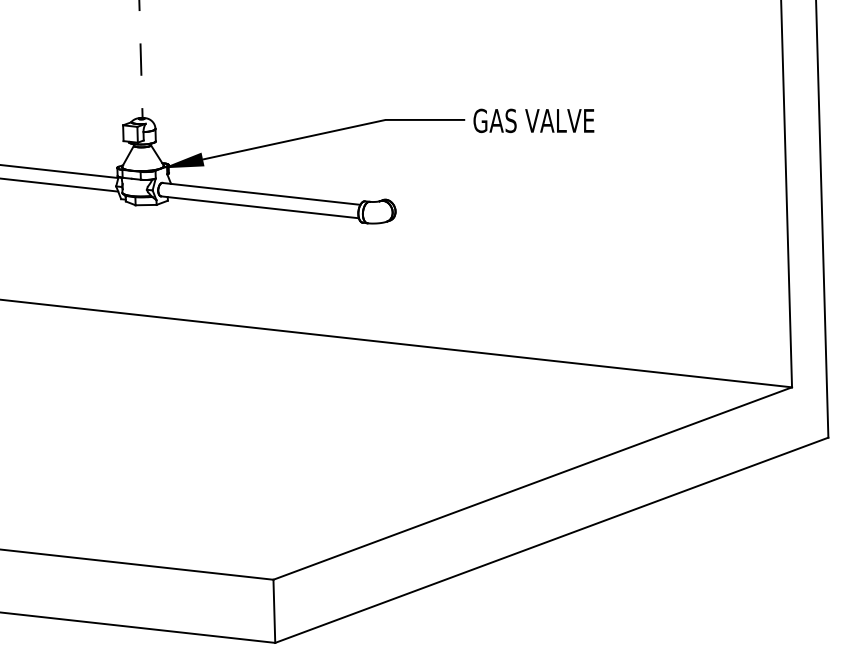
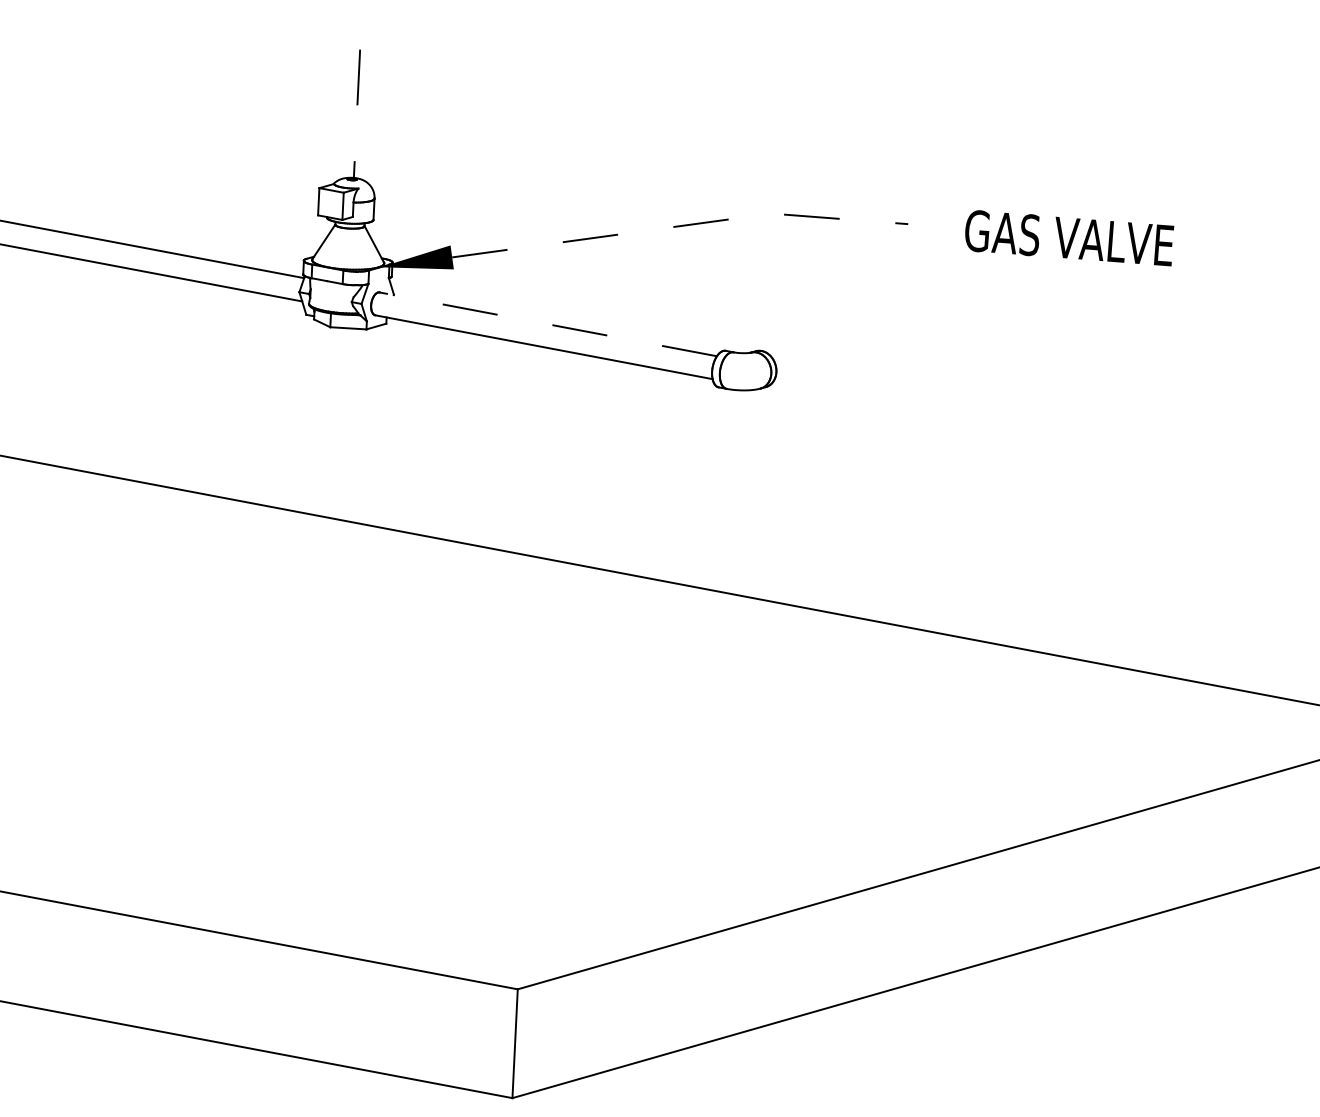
text: (533, 120) -> (1068, 237), moved
line: (333, 131) -> (680, 226), solid -> dashed
line: (261, 193) -> (548, 323), solid -> dashed

